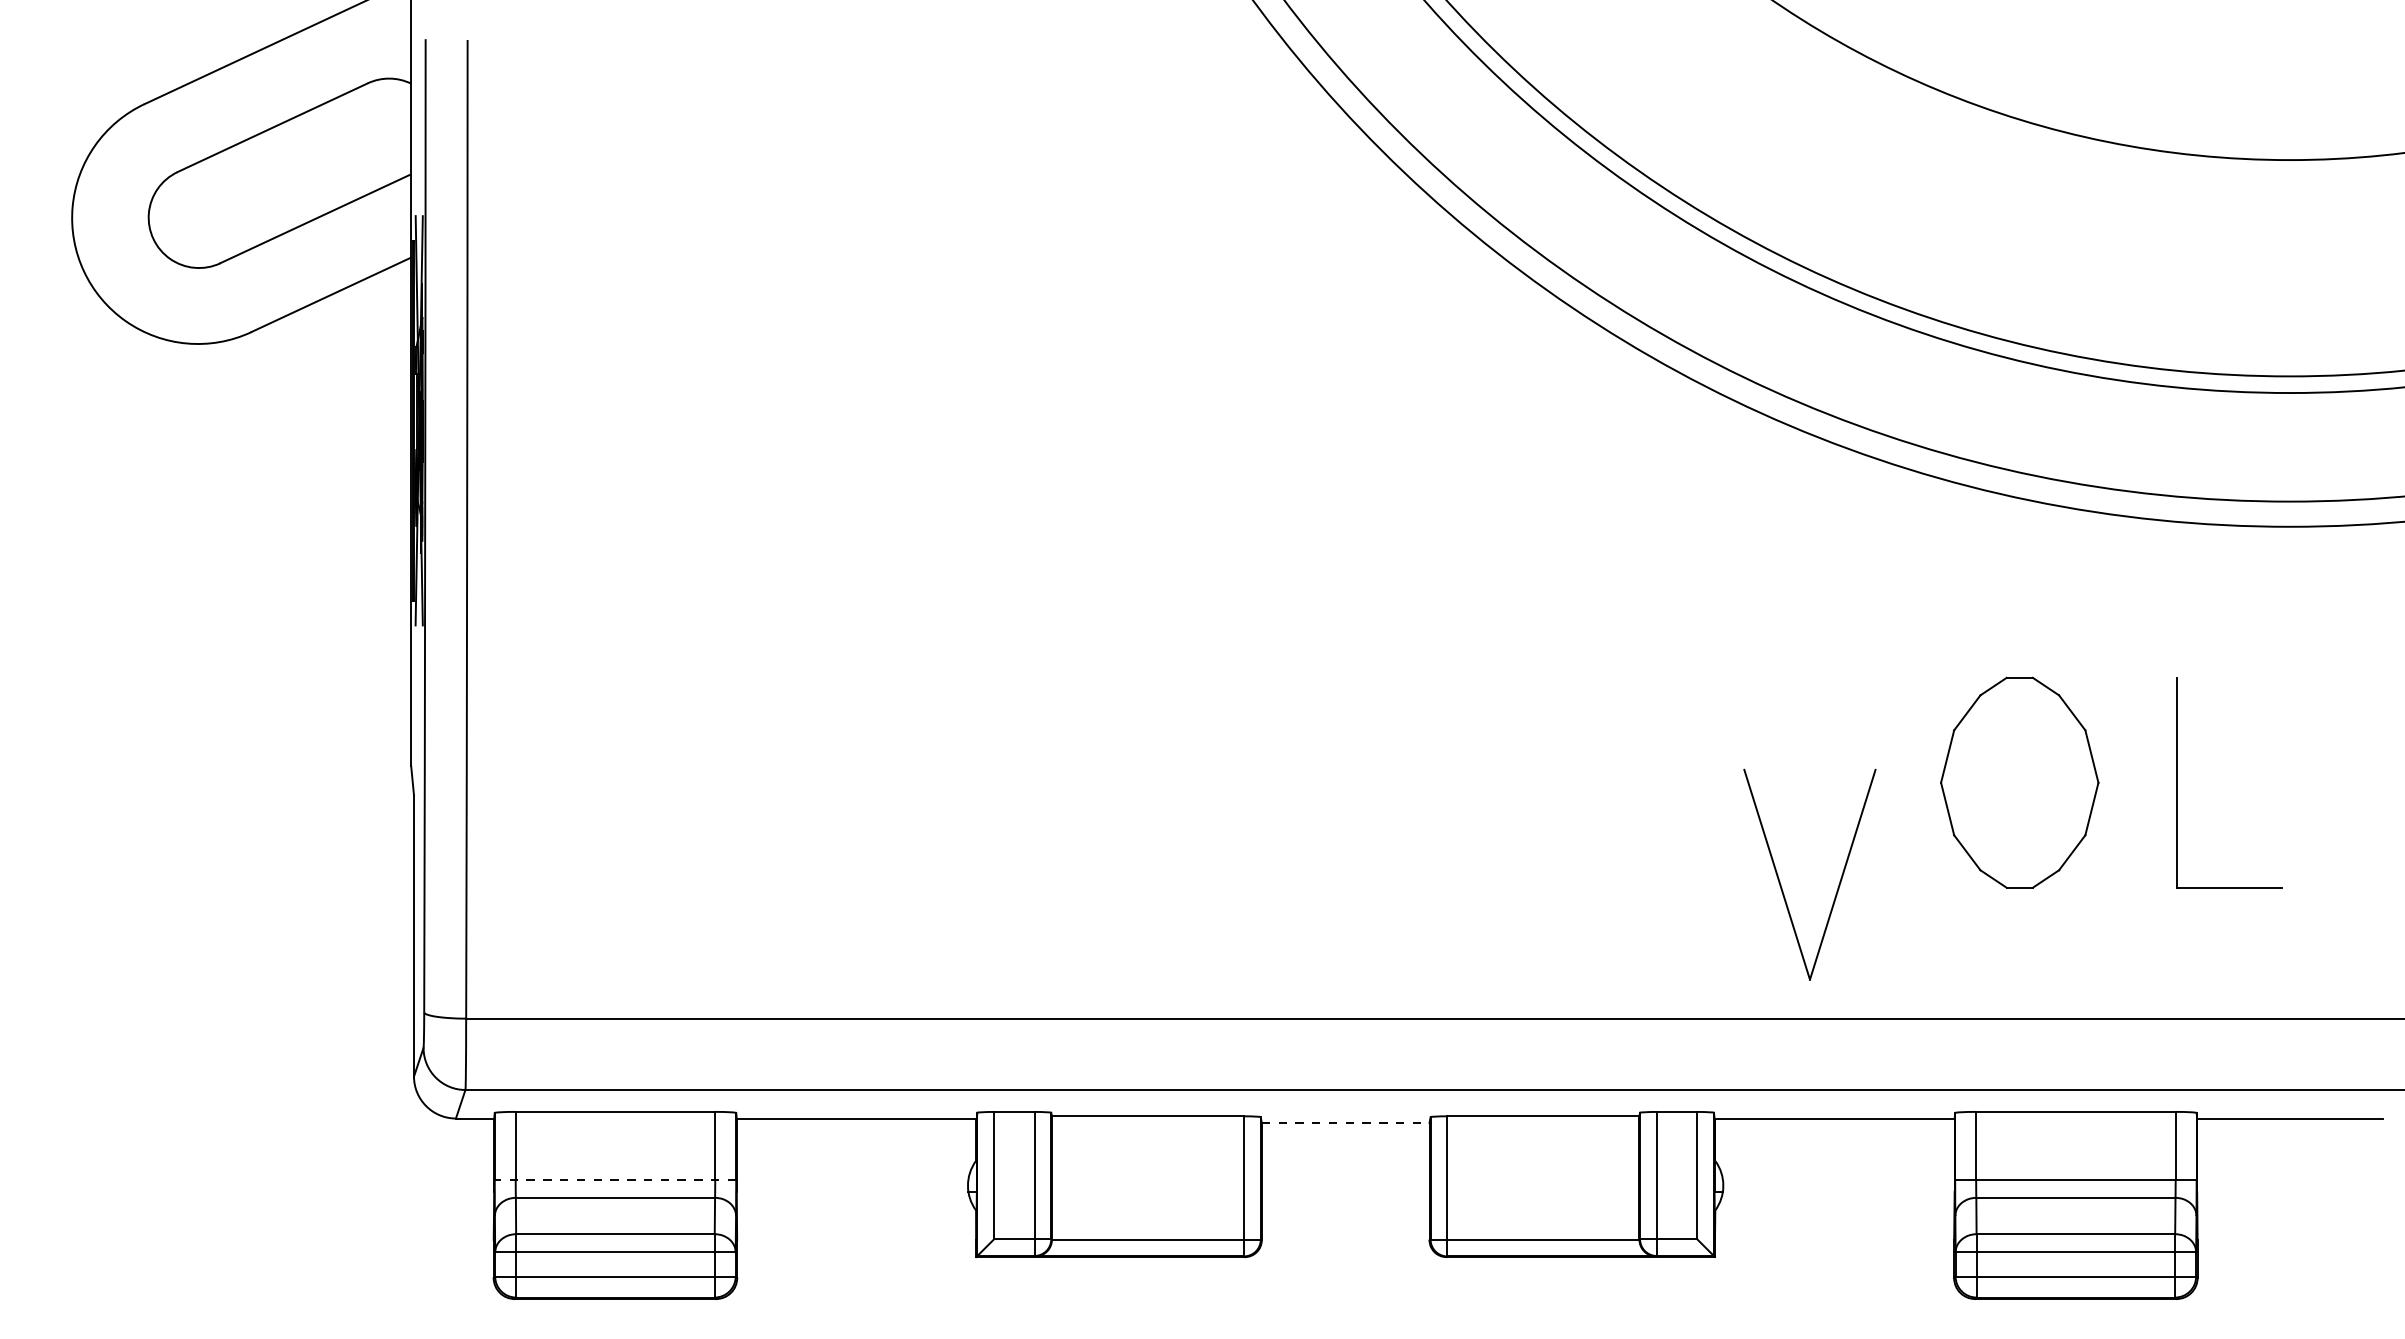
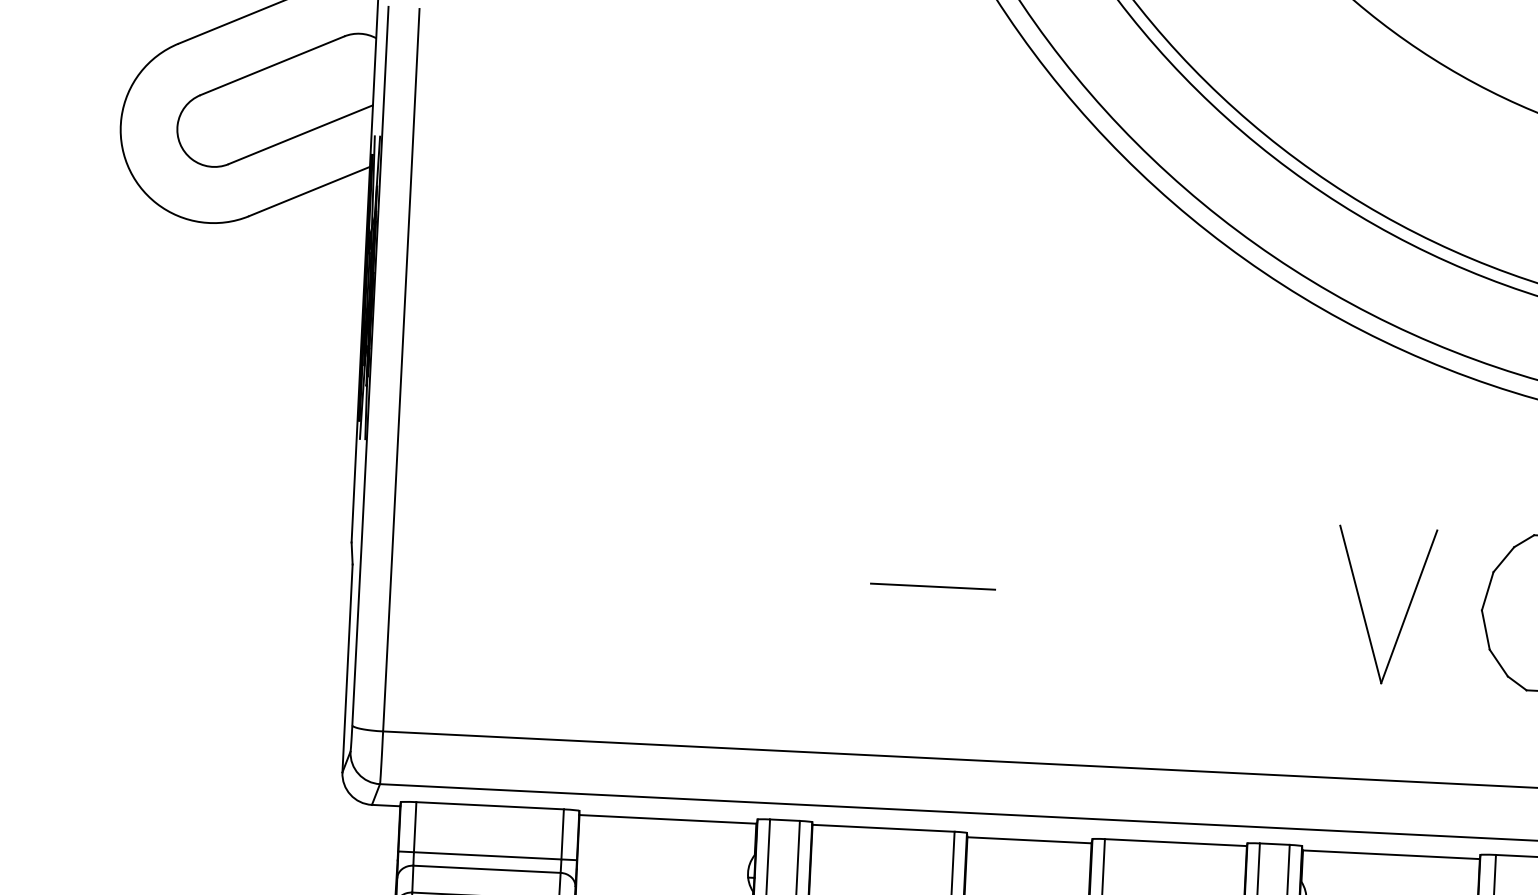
line: (1198, 787) -> (932, 587), added
part: (1781, 884) -> (1363, 611), moved
line: (1345, 1122) -> (1029, 839), dashed -> solid
line: (615, 1179) -> (487, 855), dashed -> solid

